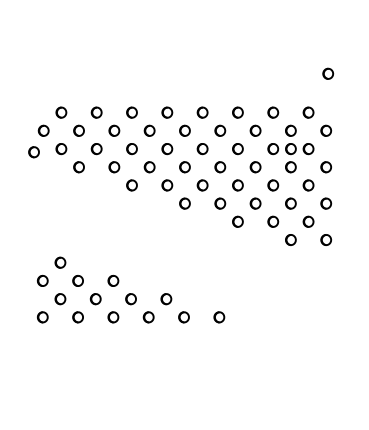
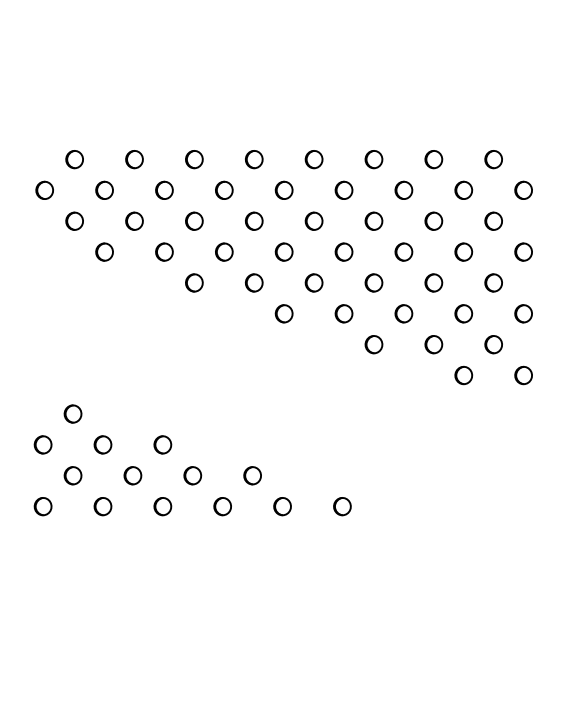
part: (328, 73) -> (527, 93), removed
part: (290, 149) -> (463, 222), removed
part: (33, 152) -> (27, 227), removed

